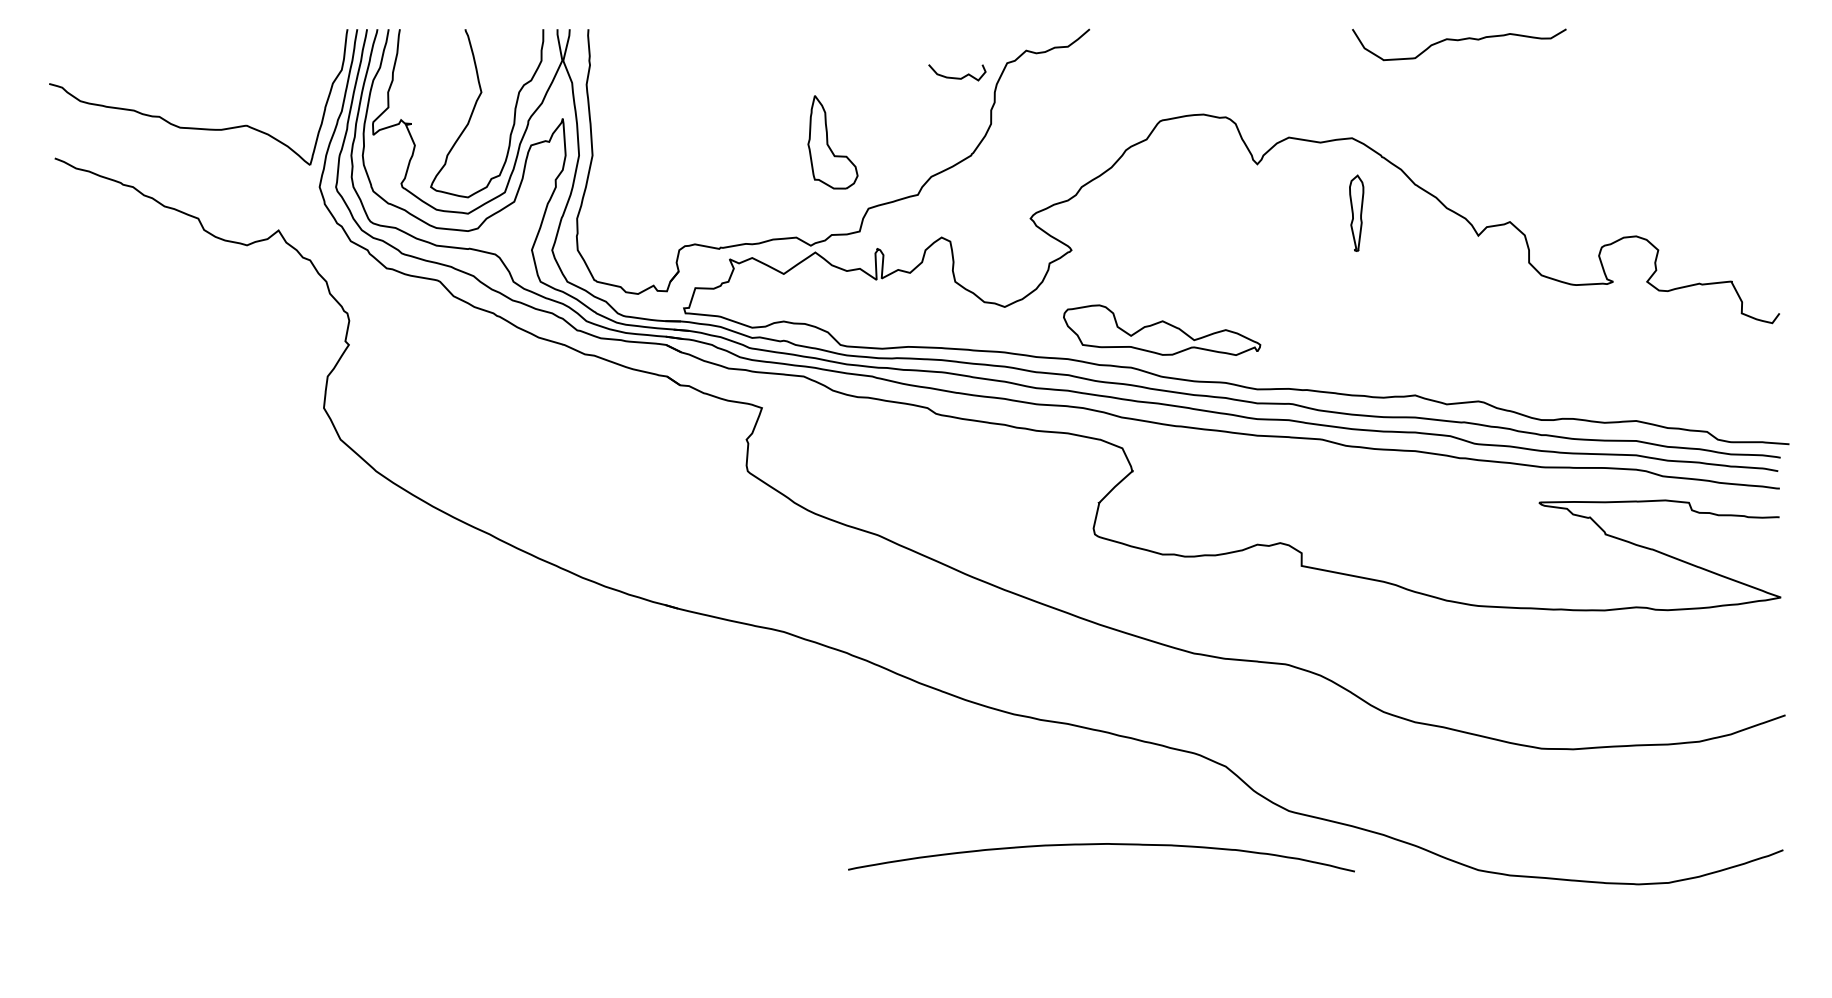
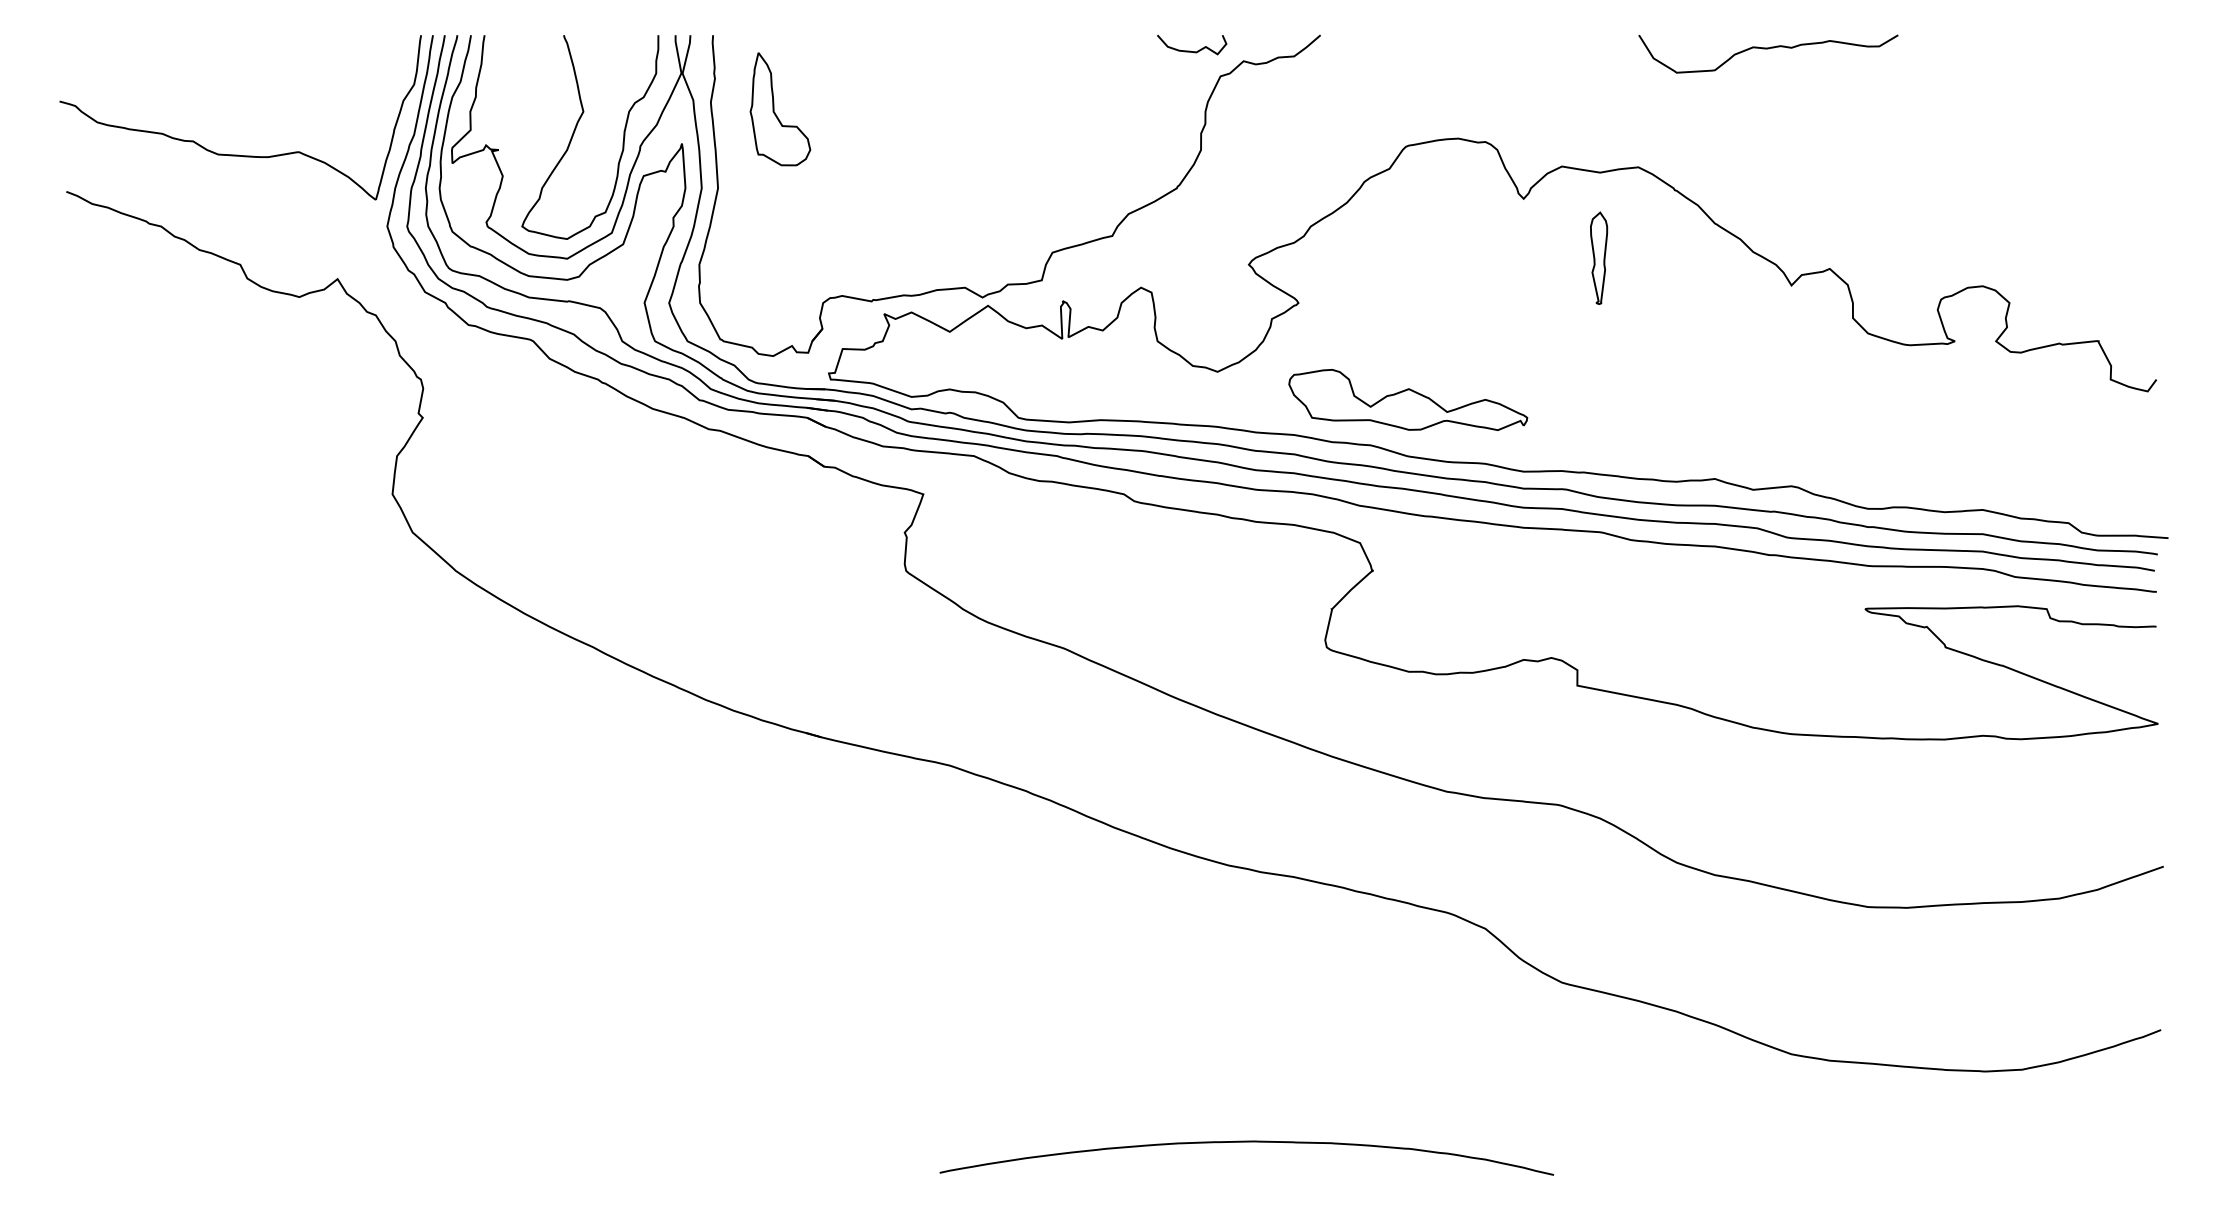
curve: (956, 77) -> (1190, 50), moved
part: (833, 142) -> (780, 109), moved
part: (1357, 212) -> (1599, 257), moved
curve: (1101, 844) -> (1246, 1142), moved

